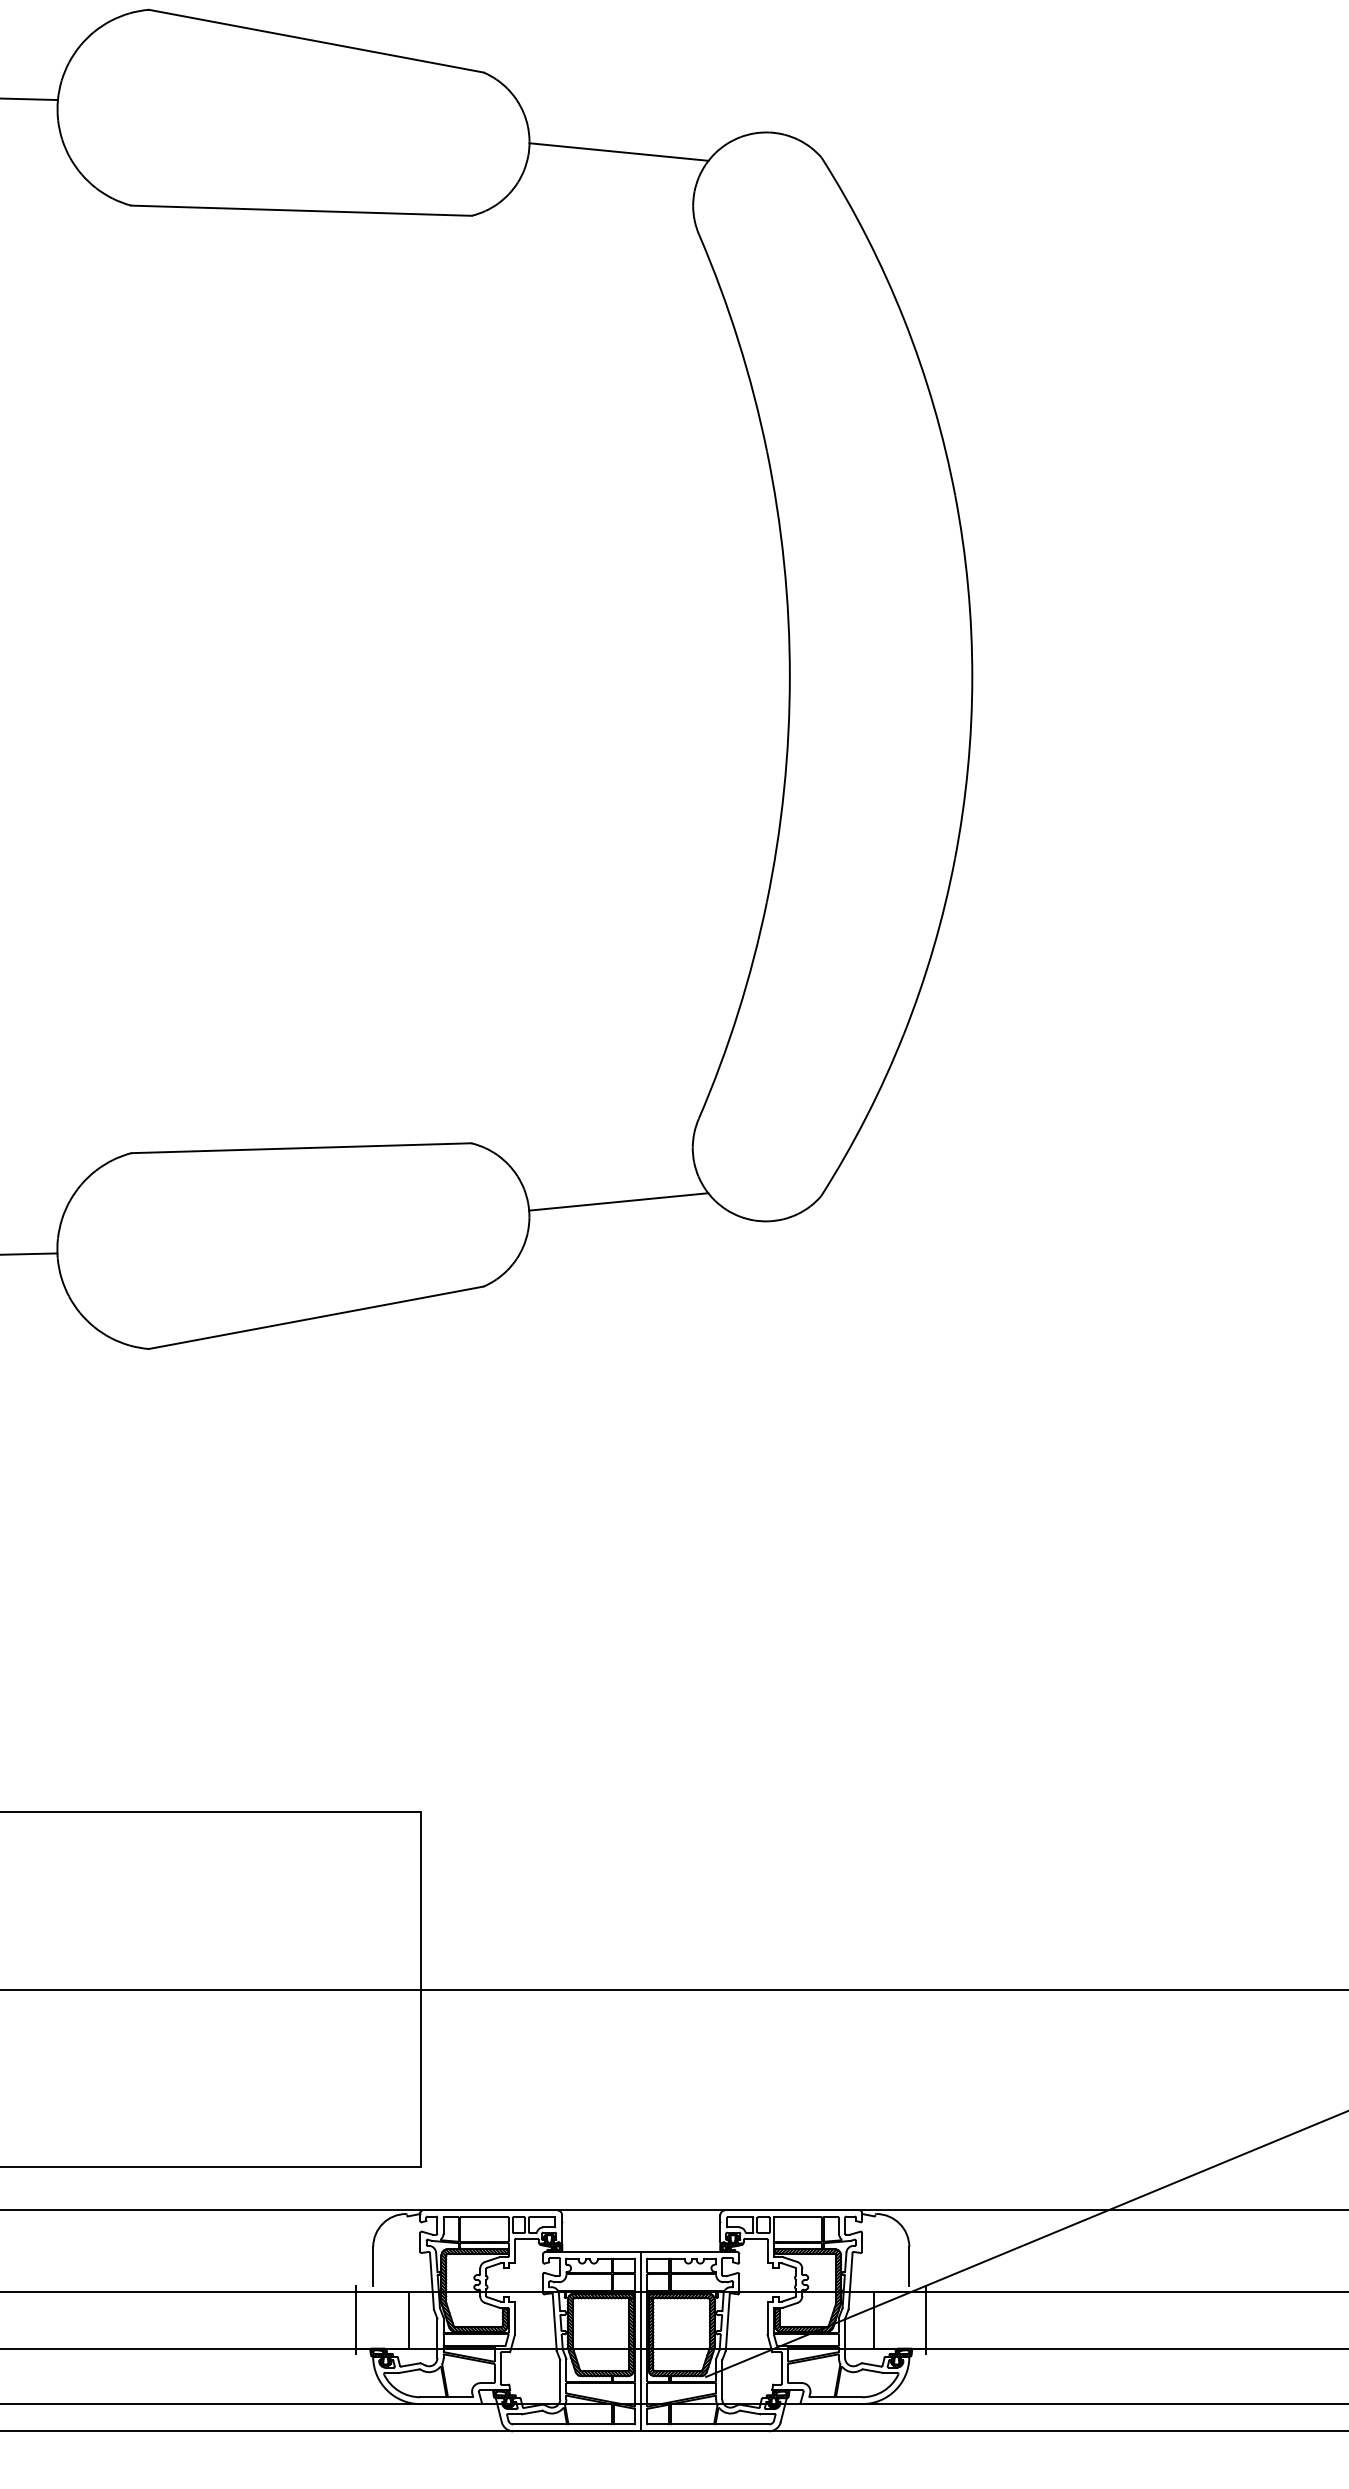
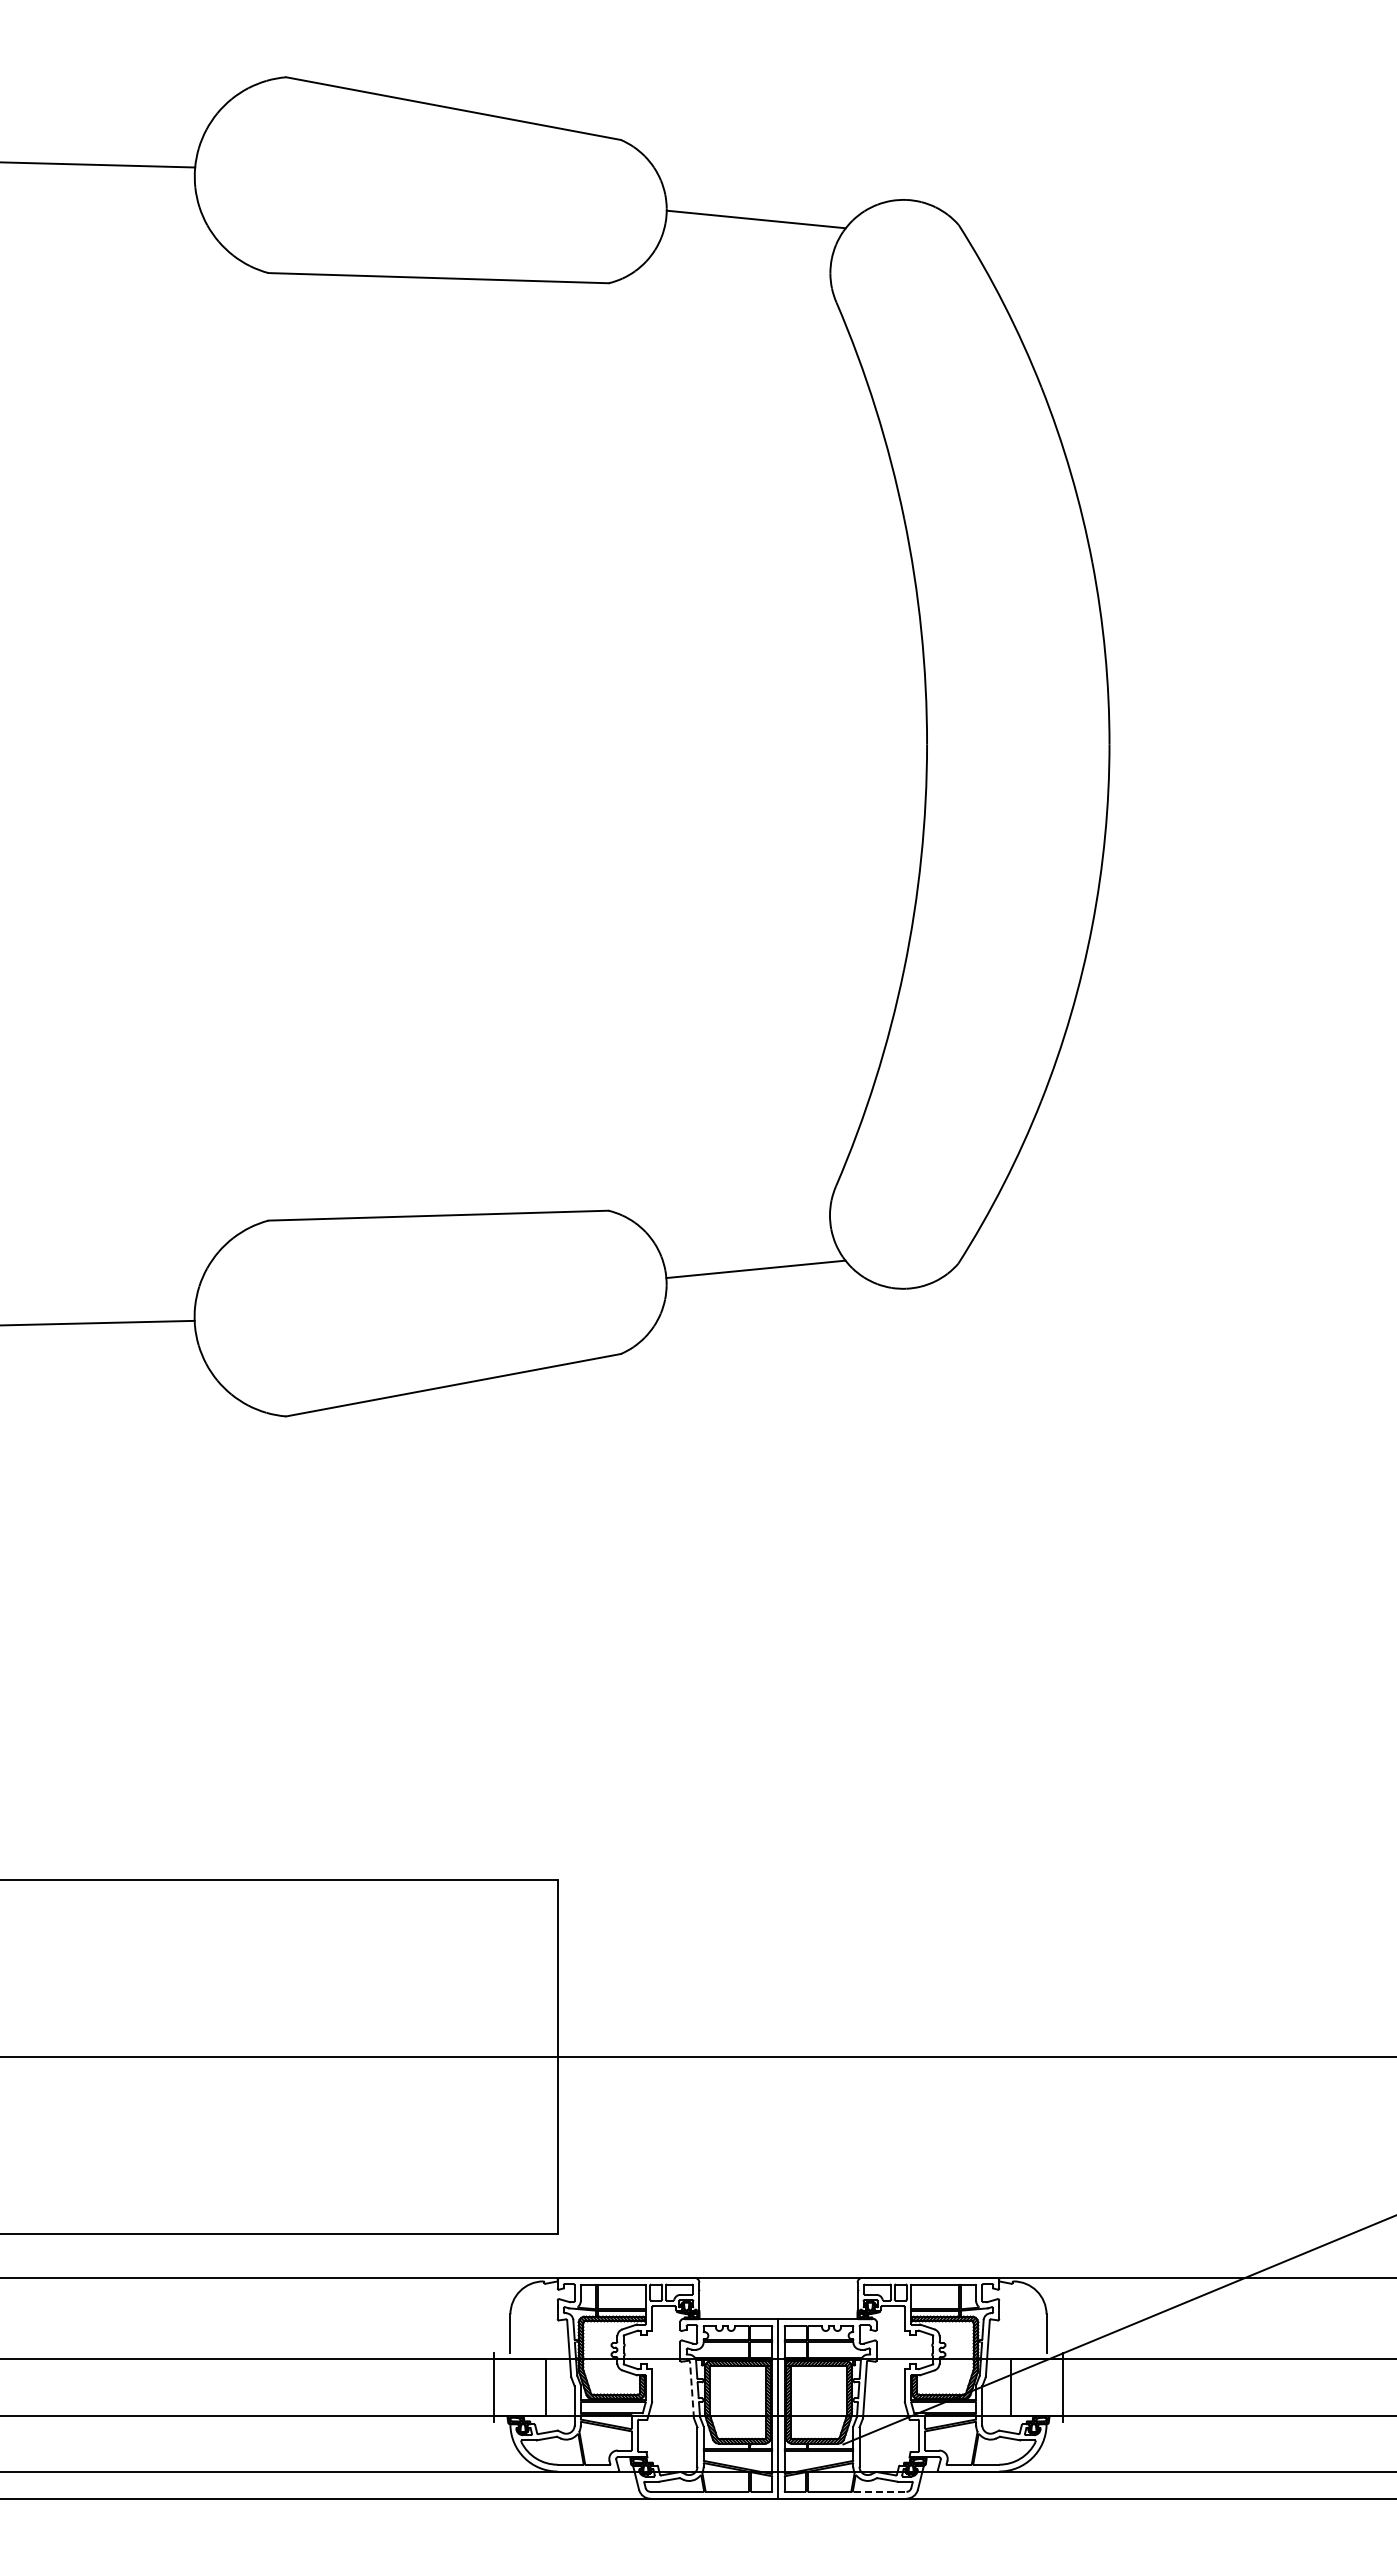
line: (554, 2322) -> (691, 2389), solid -> dashed
line: (743, 2424) -> (880, 2491), solid -> dashed

